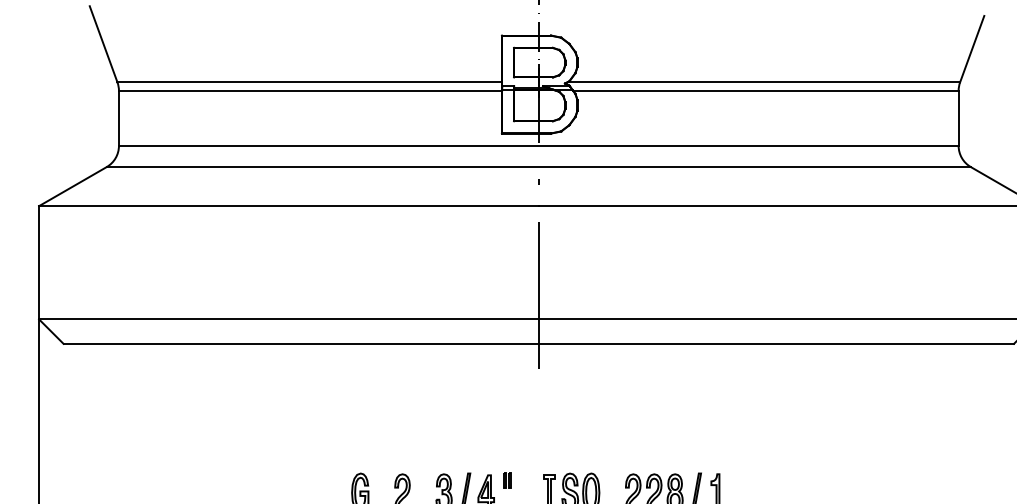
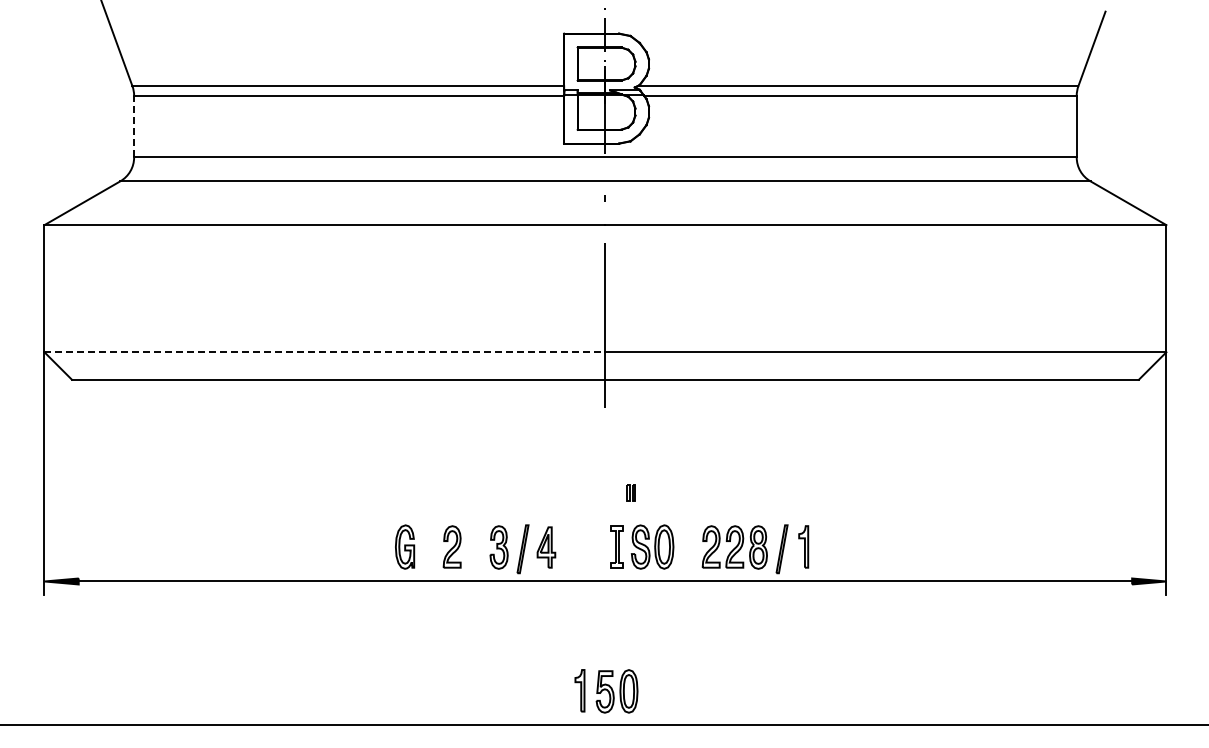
line: (119, 118) -> (134, 126), solid -> dashed
line: (289, 319) -> (325, 352), solid -> dashed
part: (506, 479) -> (630, 492), moved

